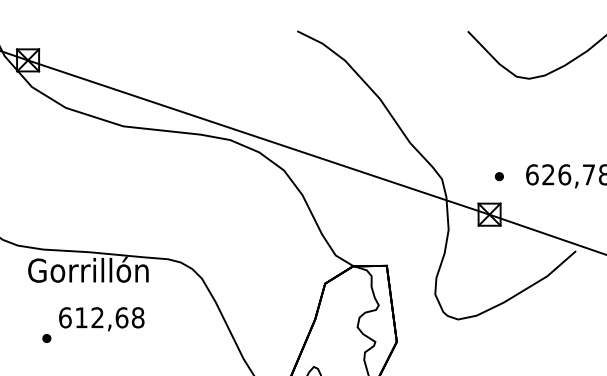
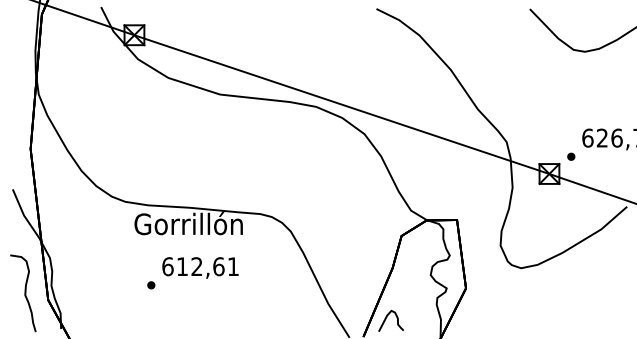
part: (499, 176) -> (571, 156), moved
text: (138, 317) -> (233, 266), 612,68 -> 612,61

